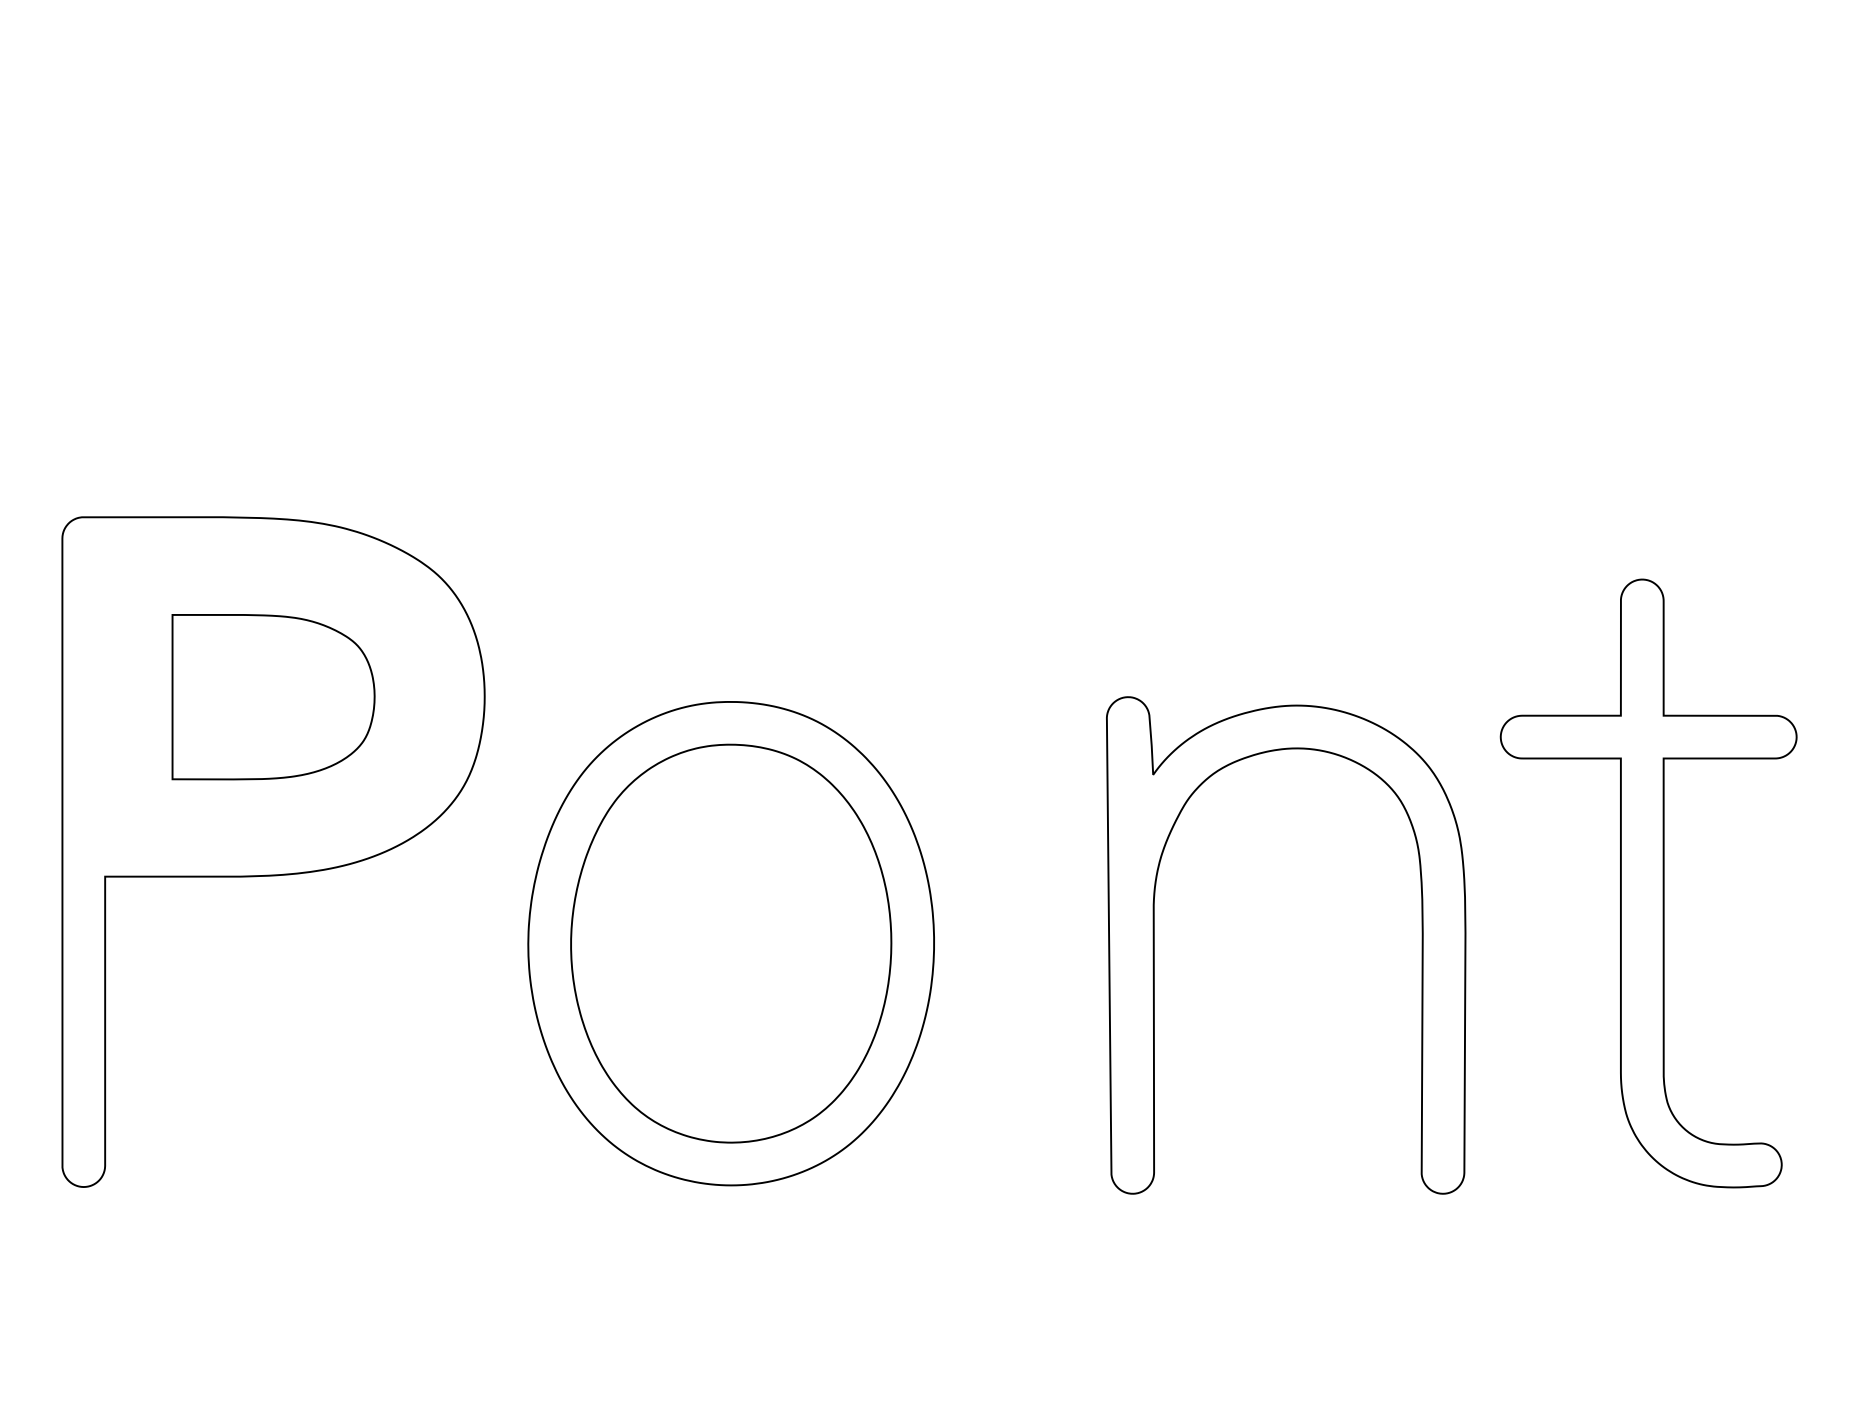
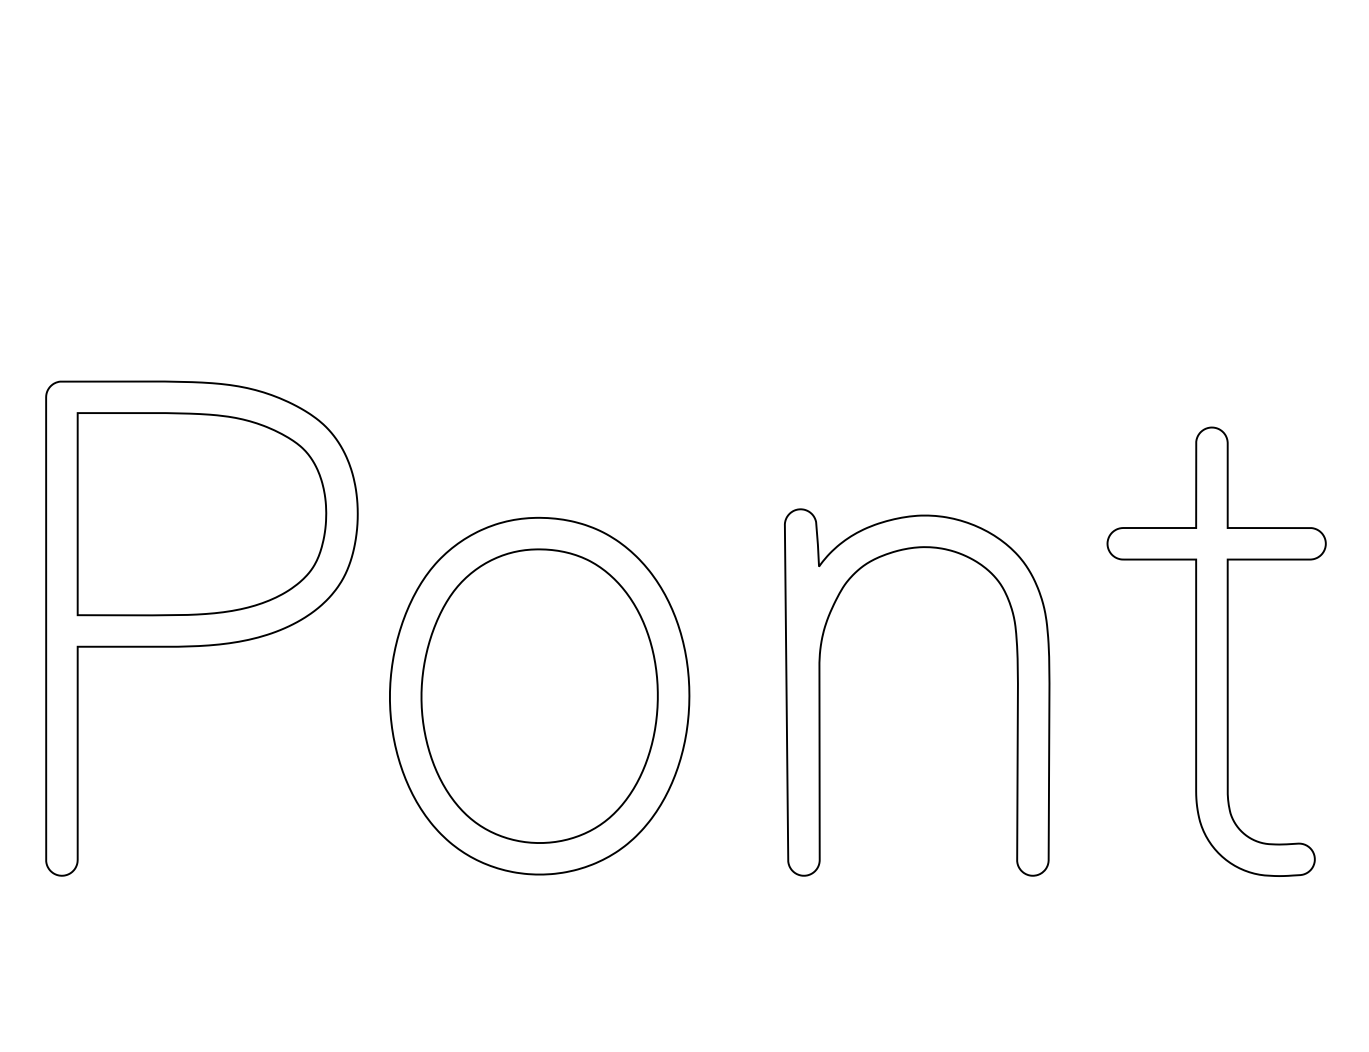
part: (272, 697) -> (201, 514), size x1.67
part: (1155, 945) -> (820, 692), moved

